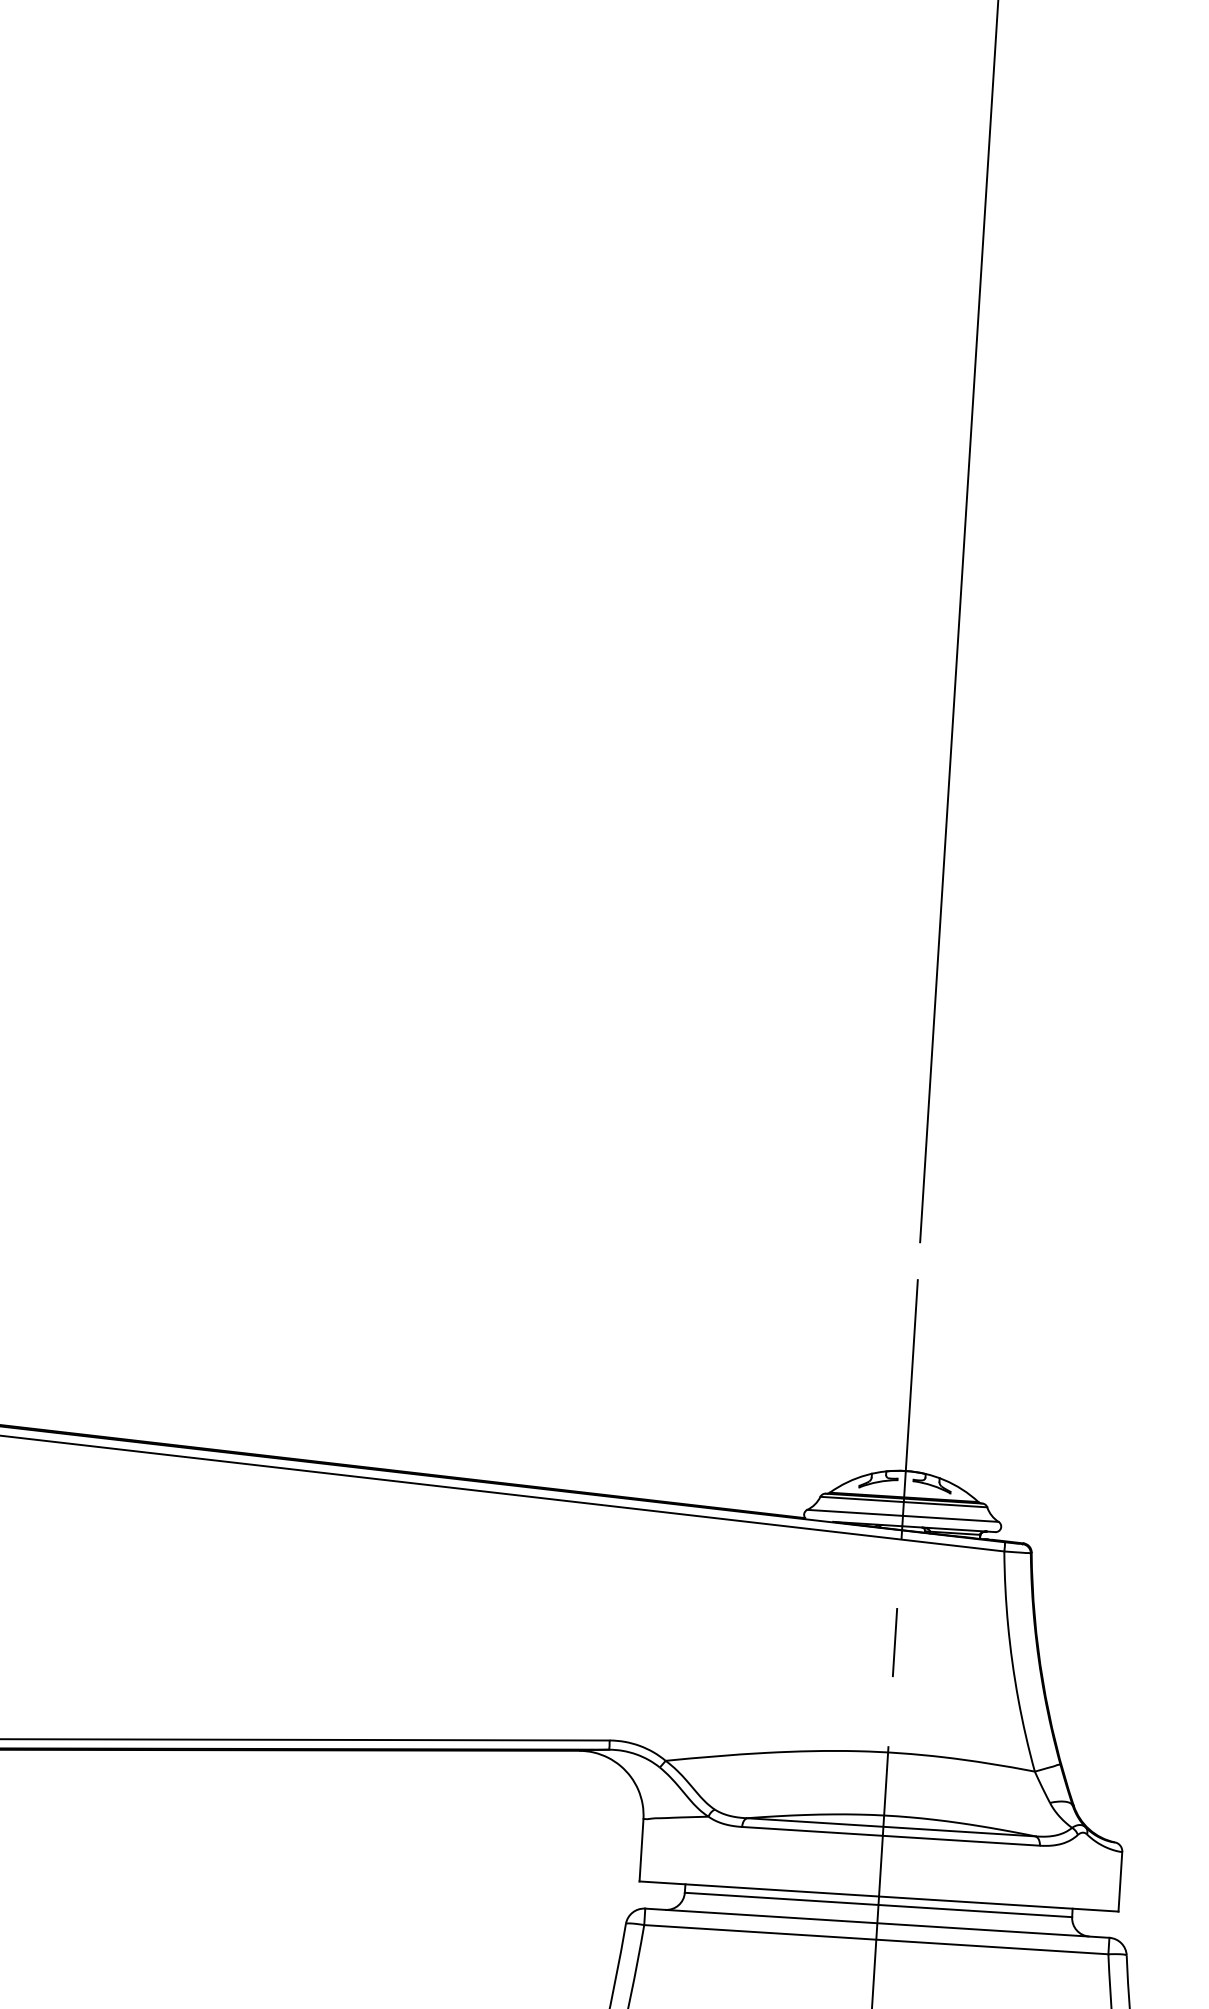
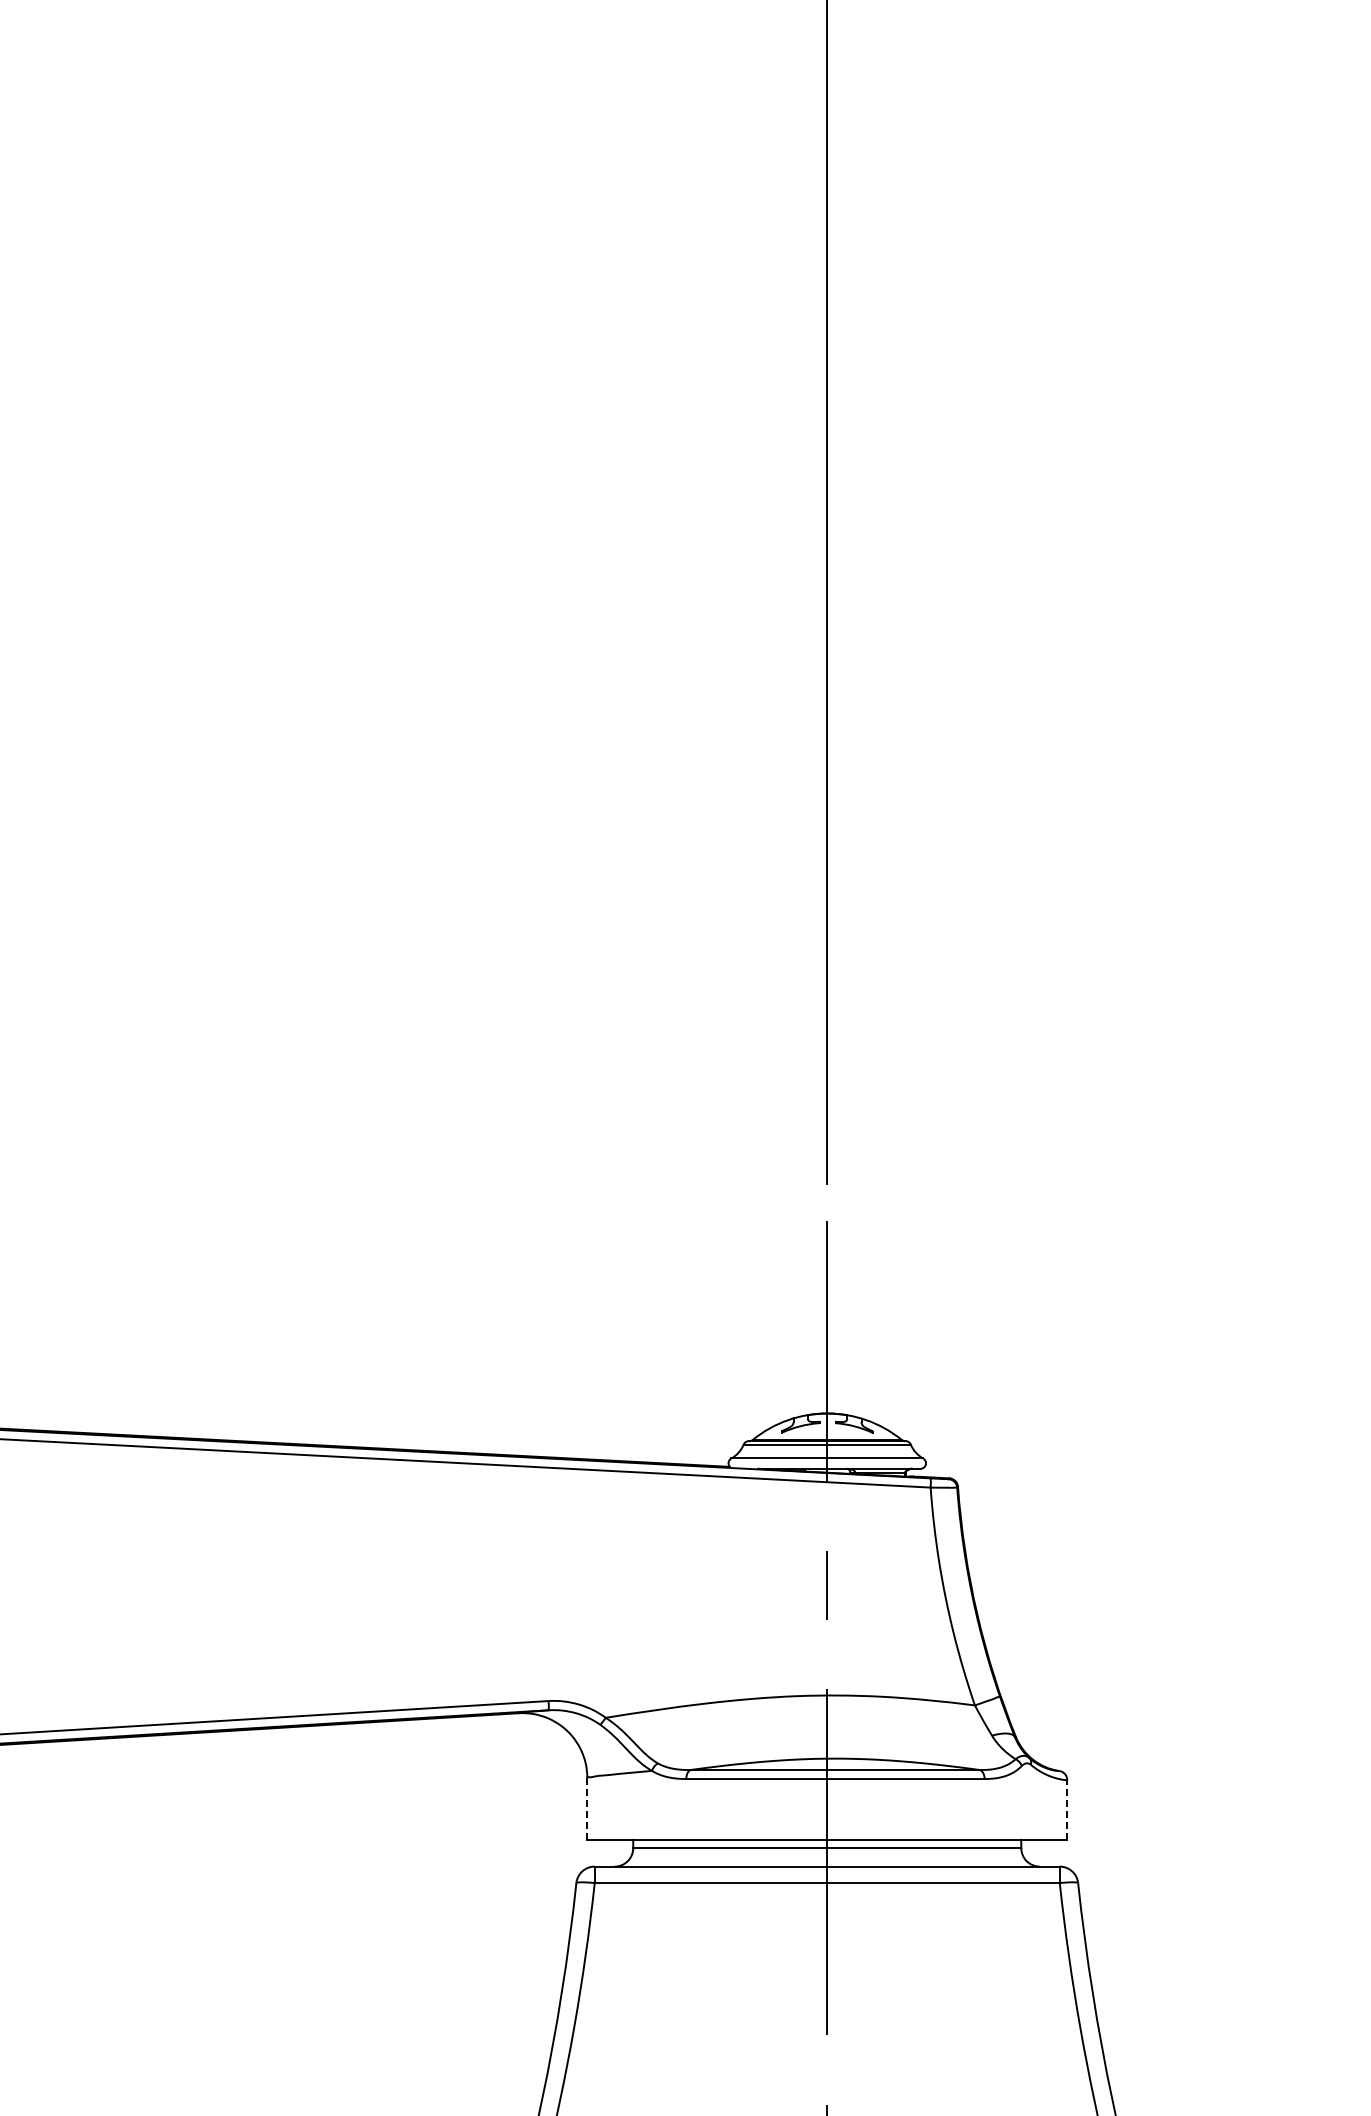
line: (641, 1850) -> (587, 1808), solid -> dashed
line: (1120, 1881) -> (1067, 1809), solid -> dashed

